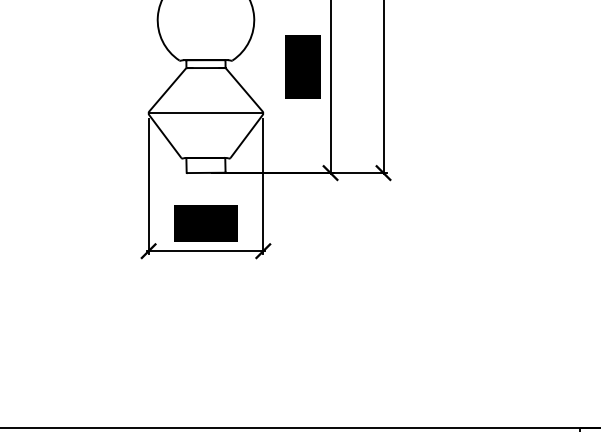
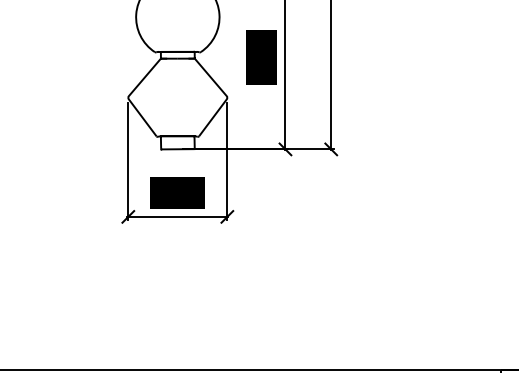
line: (205, 113) -> (177, 97), removed

